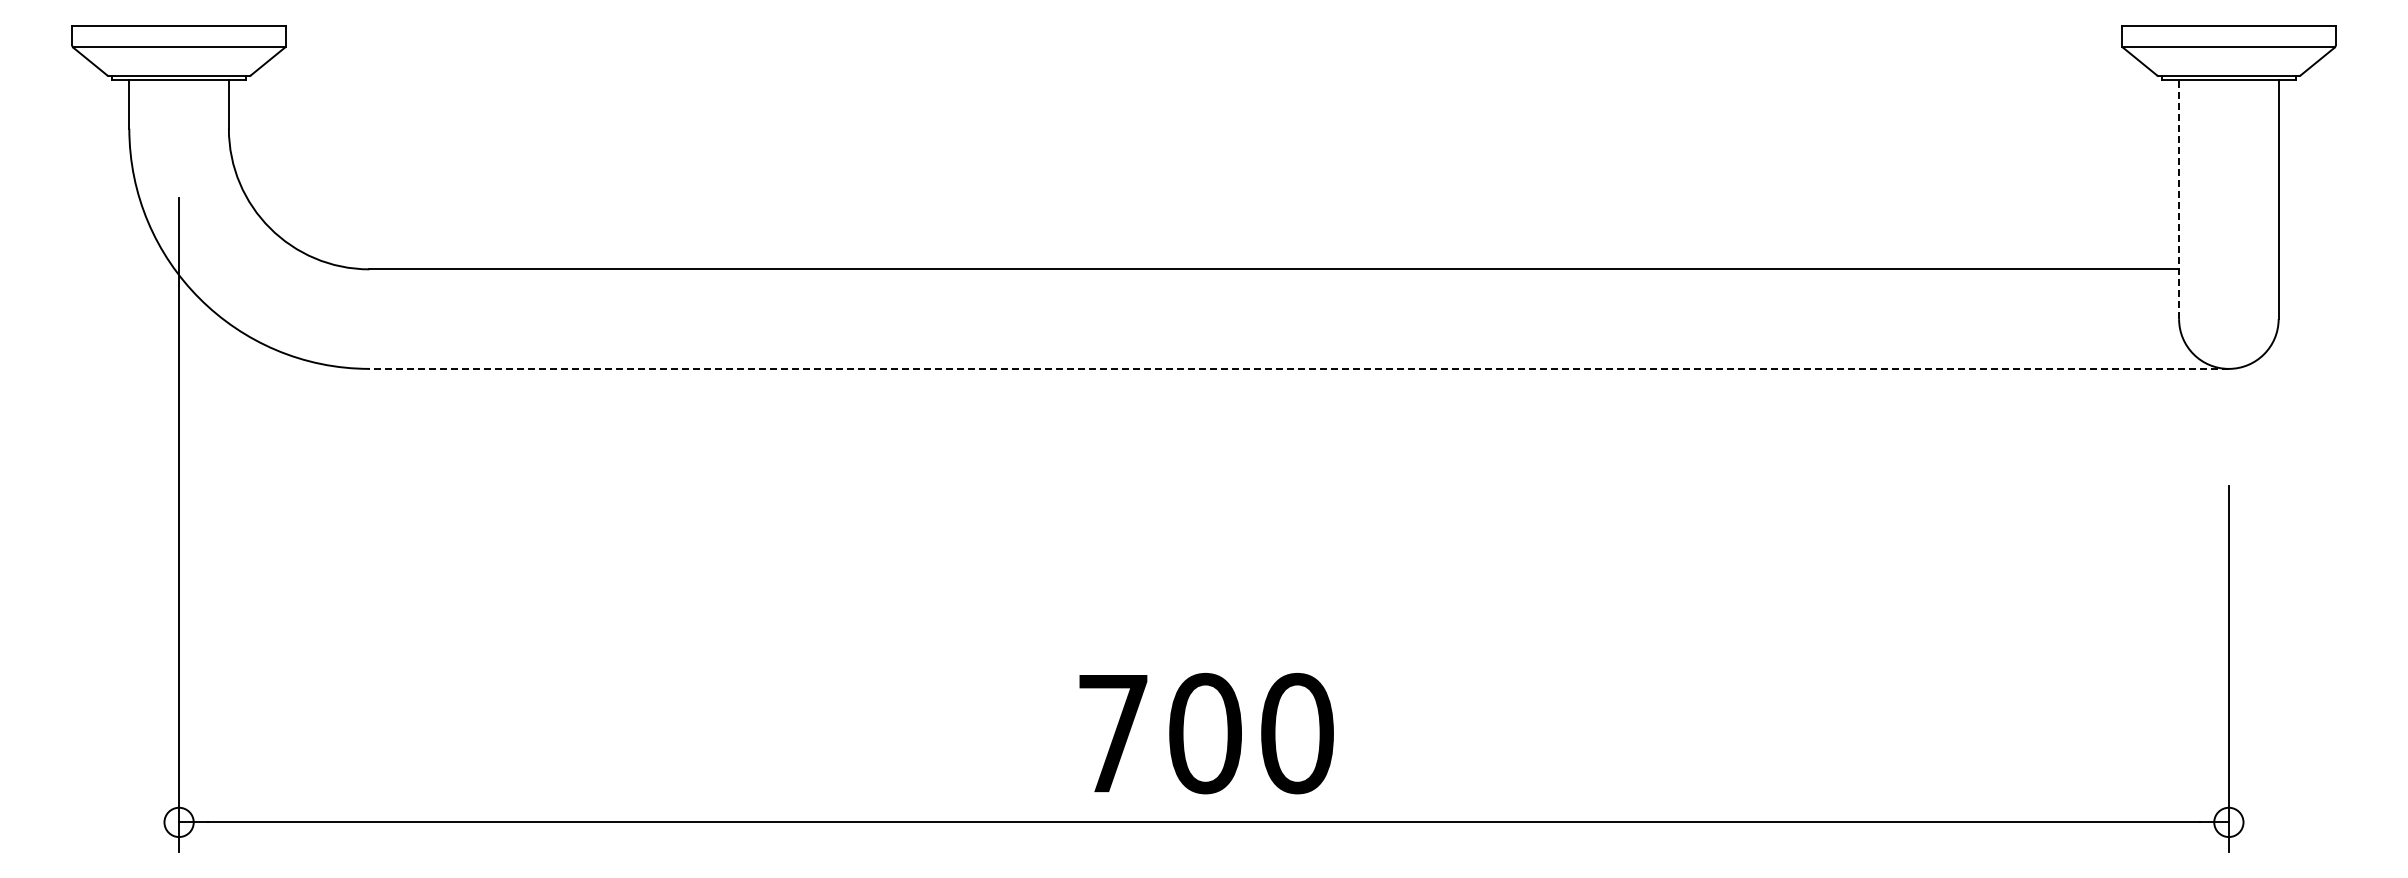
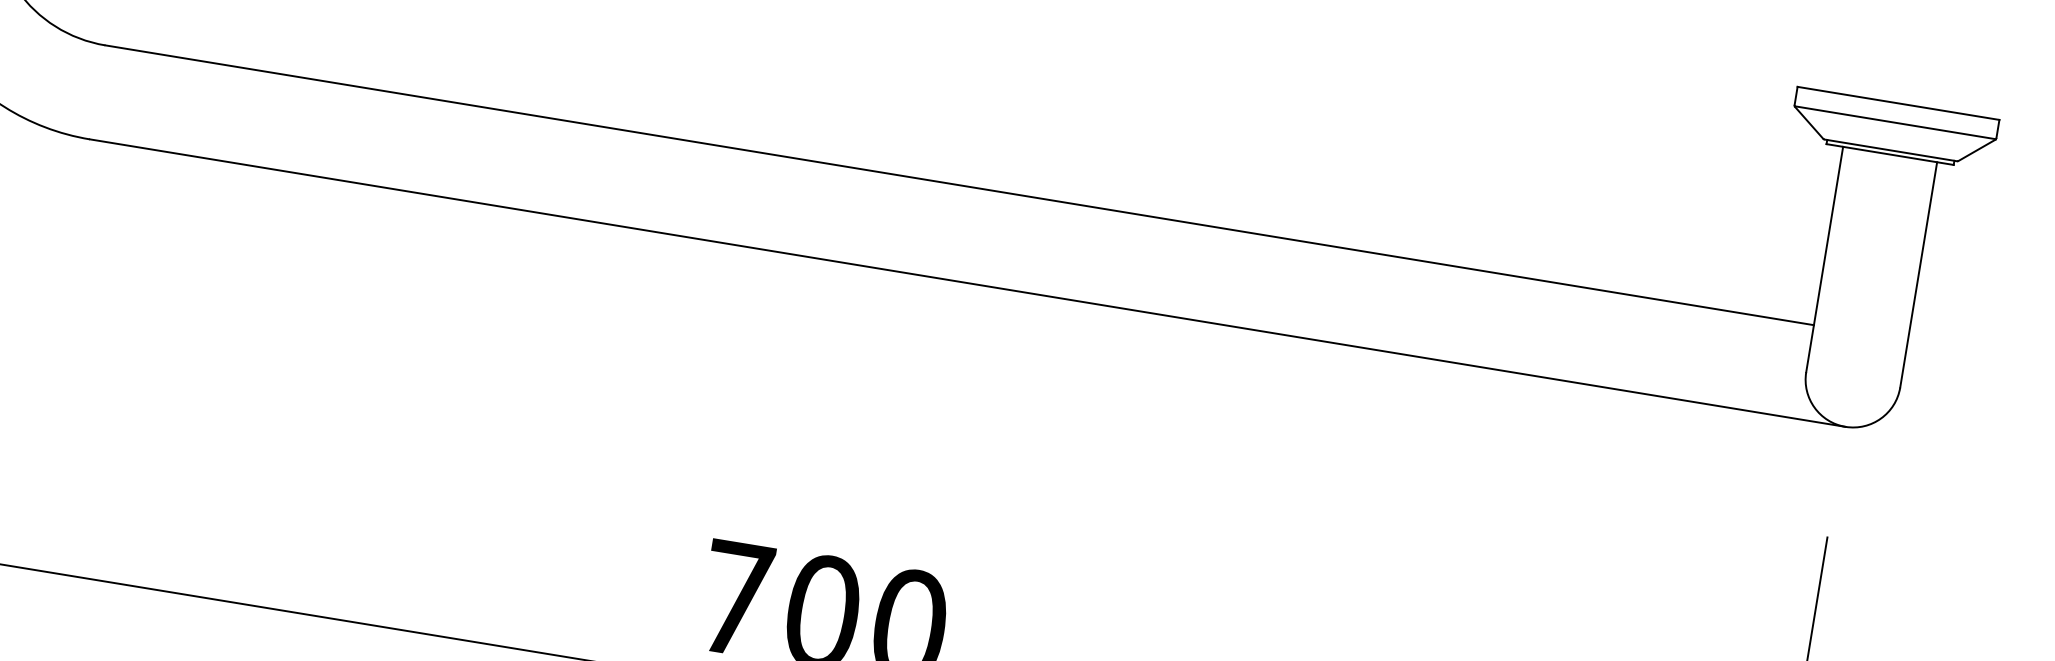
line: (2179, 199) -> (1825, 259), dashed -> solid
line: (1299, 368) -> (968, 282), dashed -> solid

